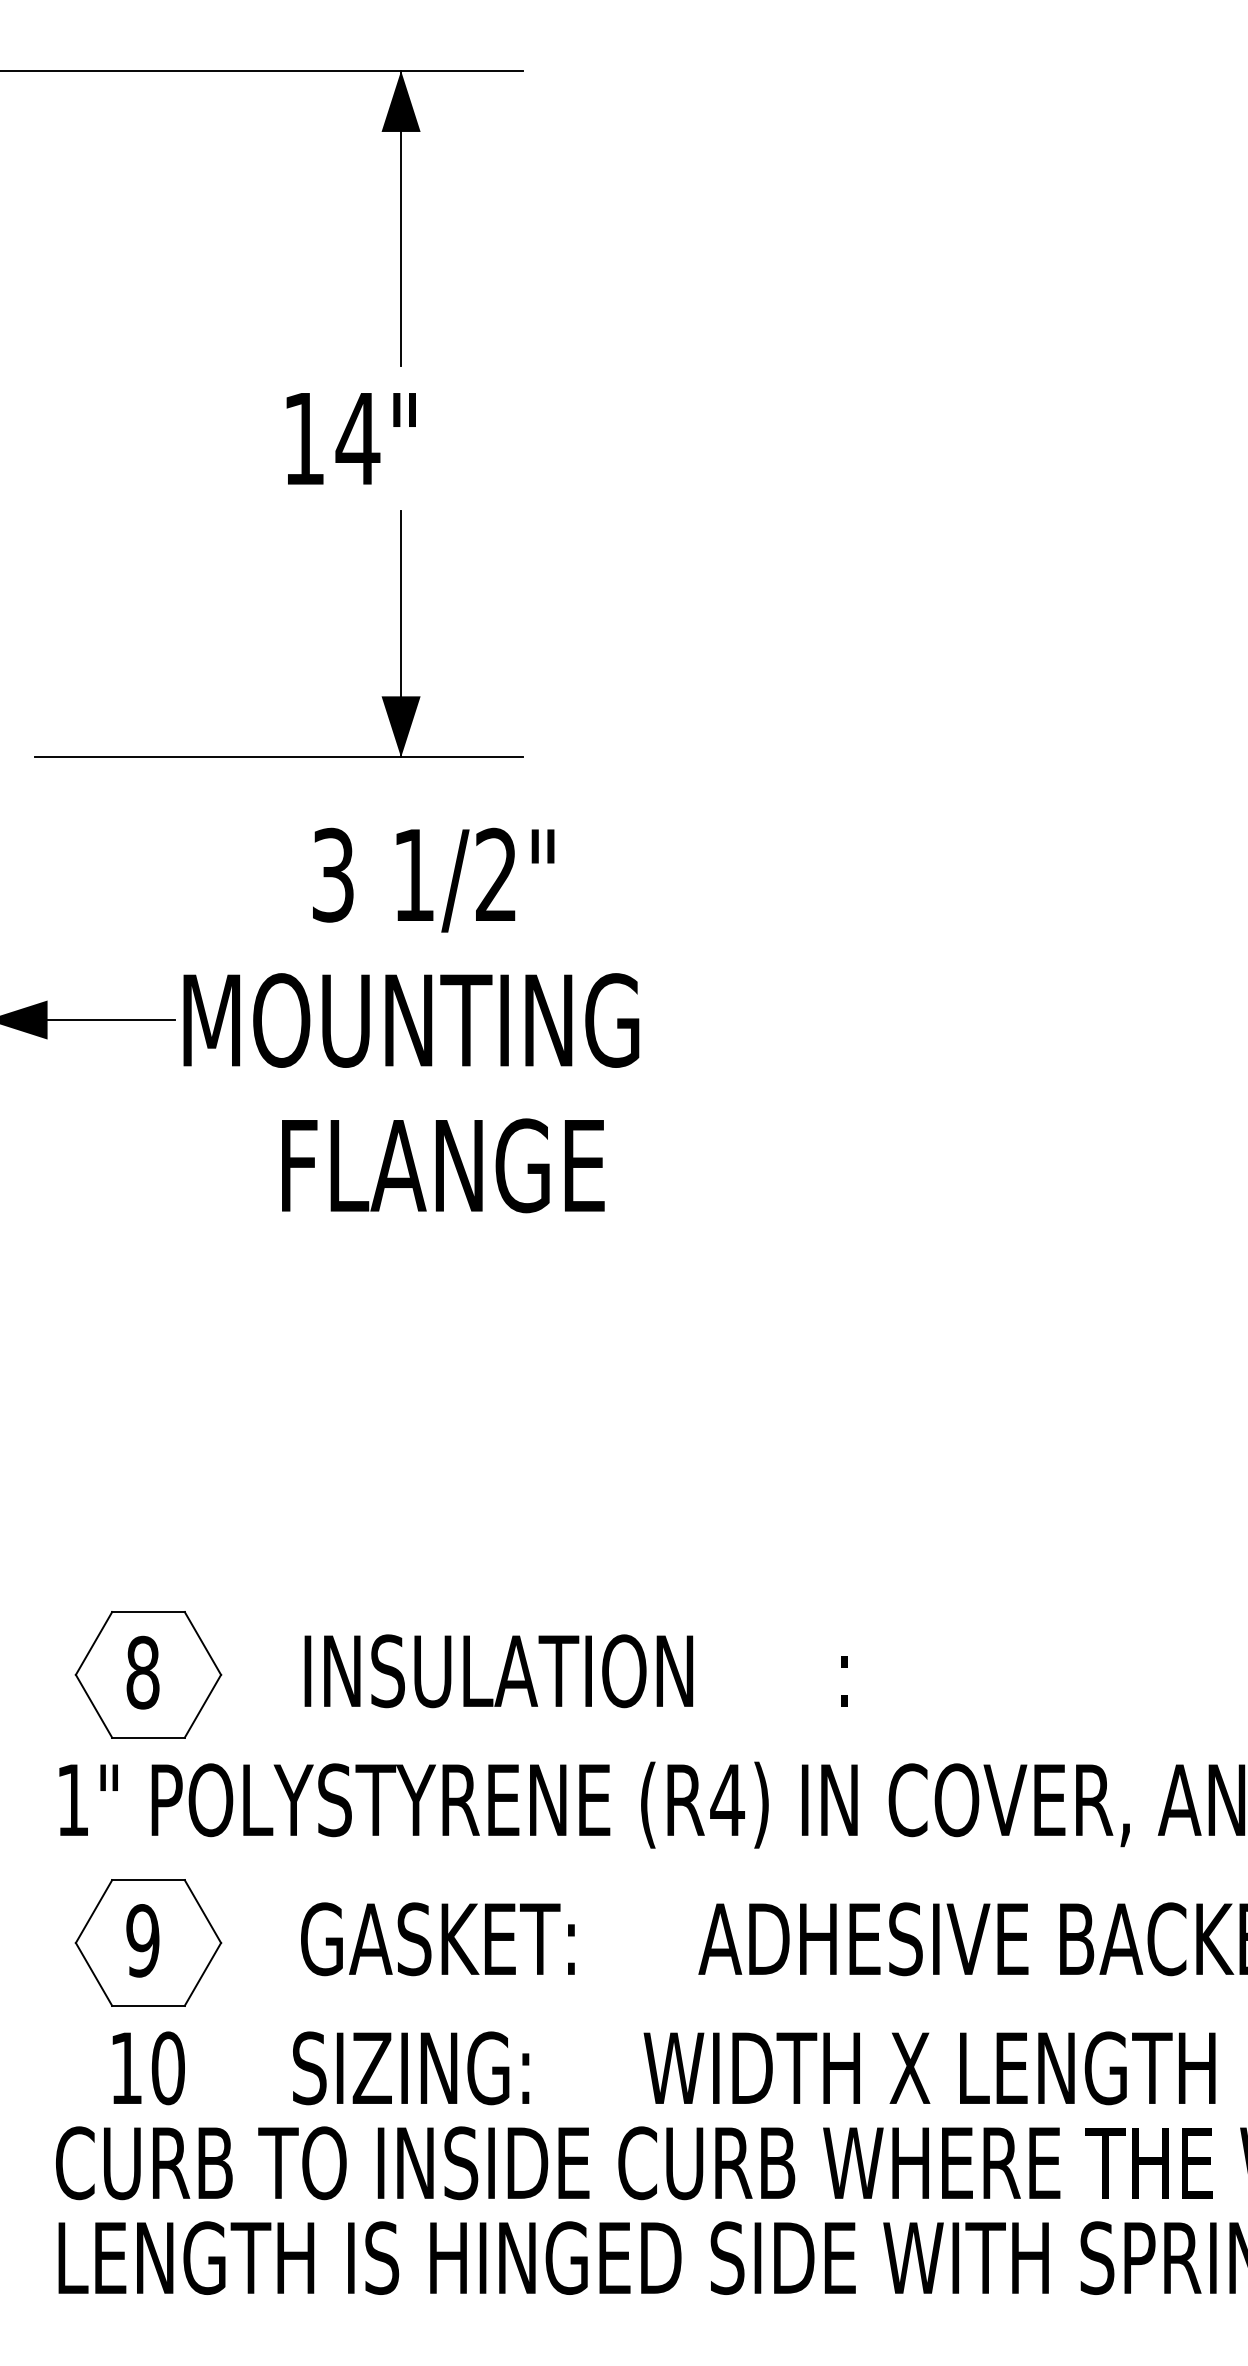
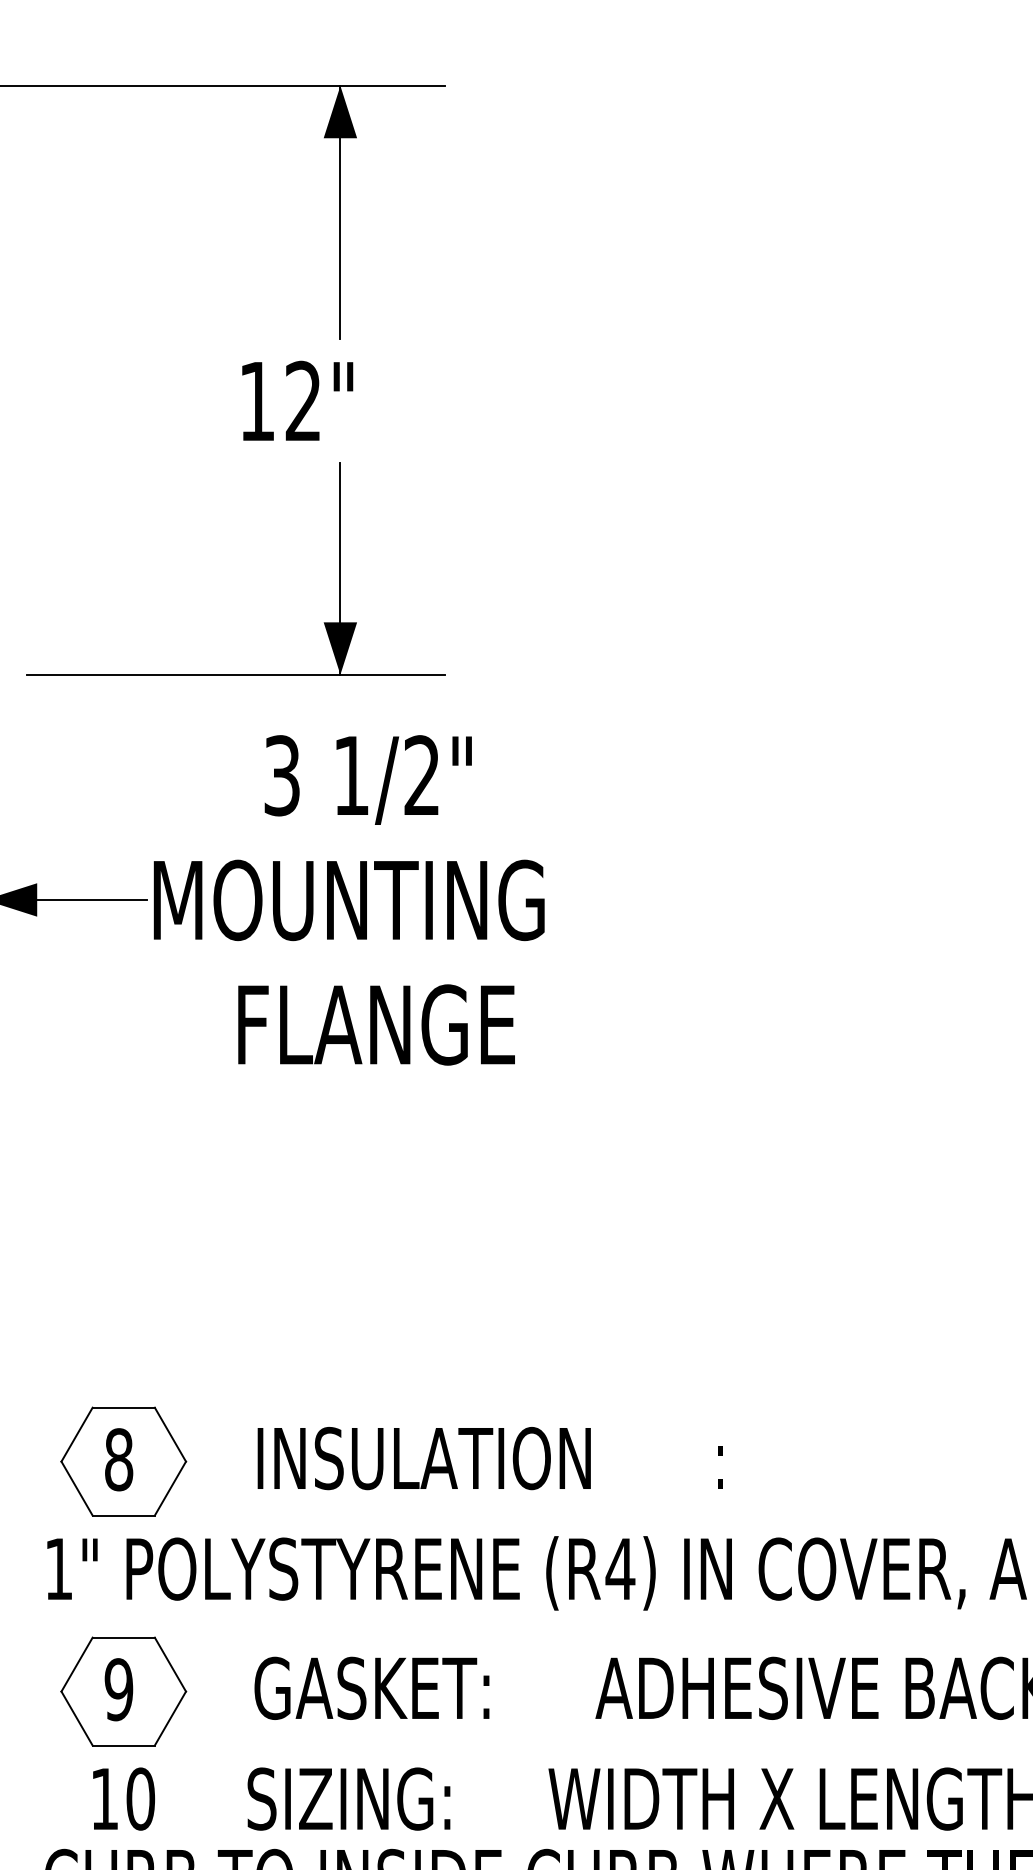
text: (357, 437) -> (303, 400), 14" -> 12"

